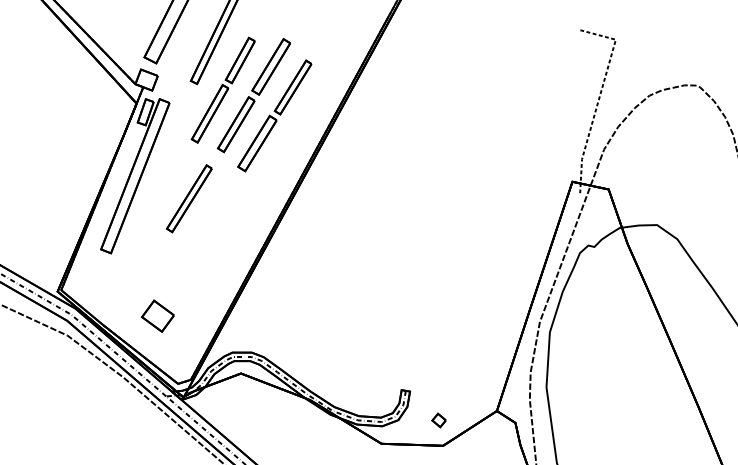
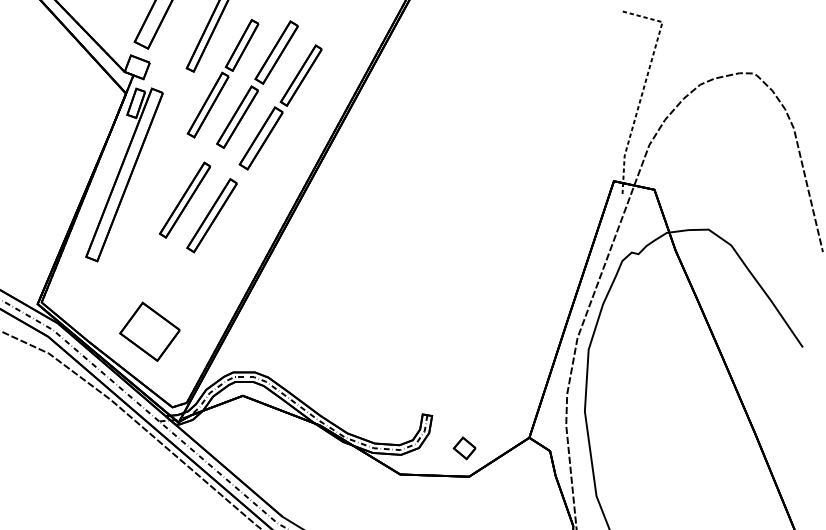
part: (212, 212) -> (211, 215), added
part: (157, 316) -> (149, 331), size x1.67
part: (438, 420) -> (464, 448), size x1.43

